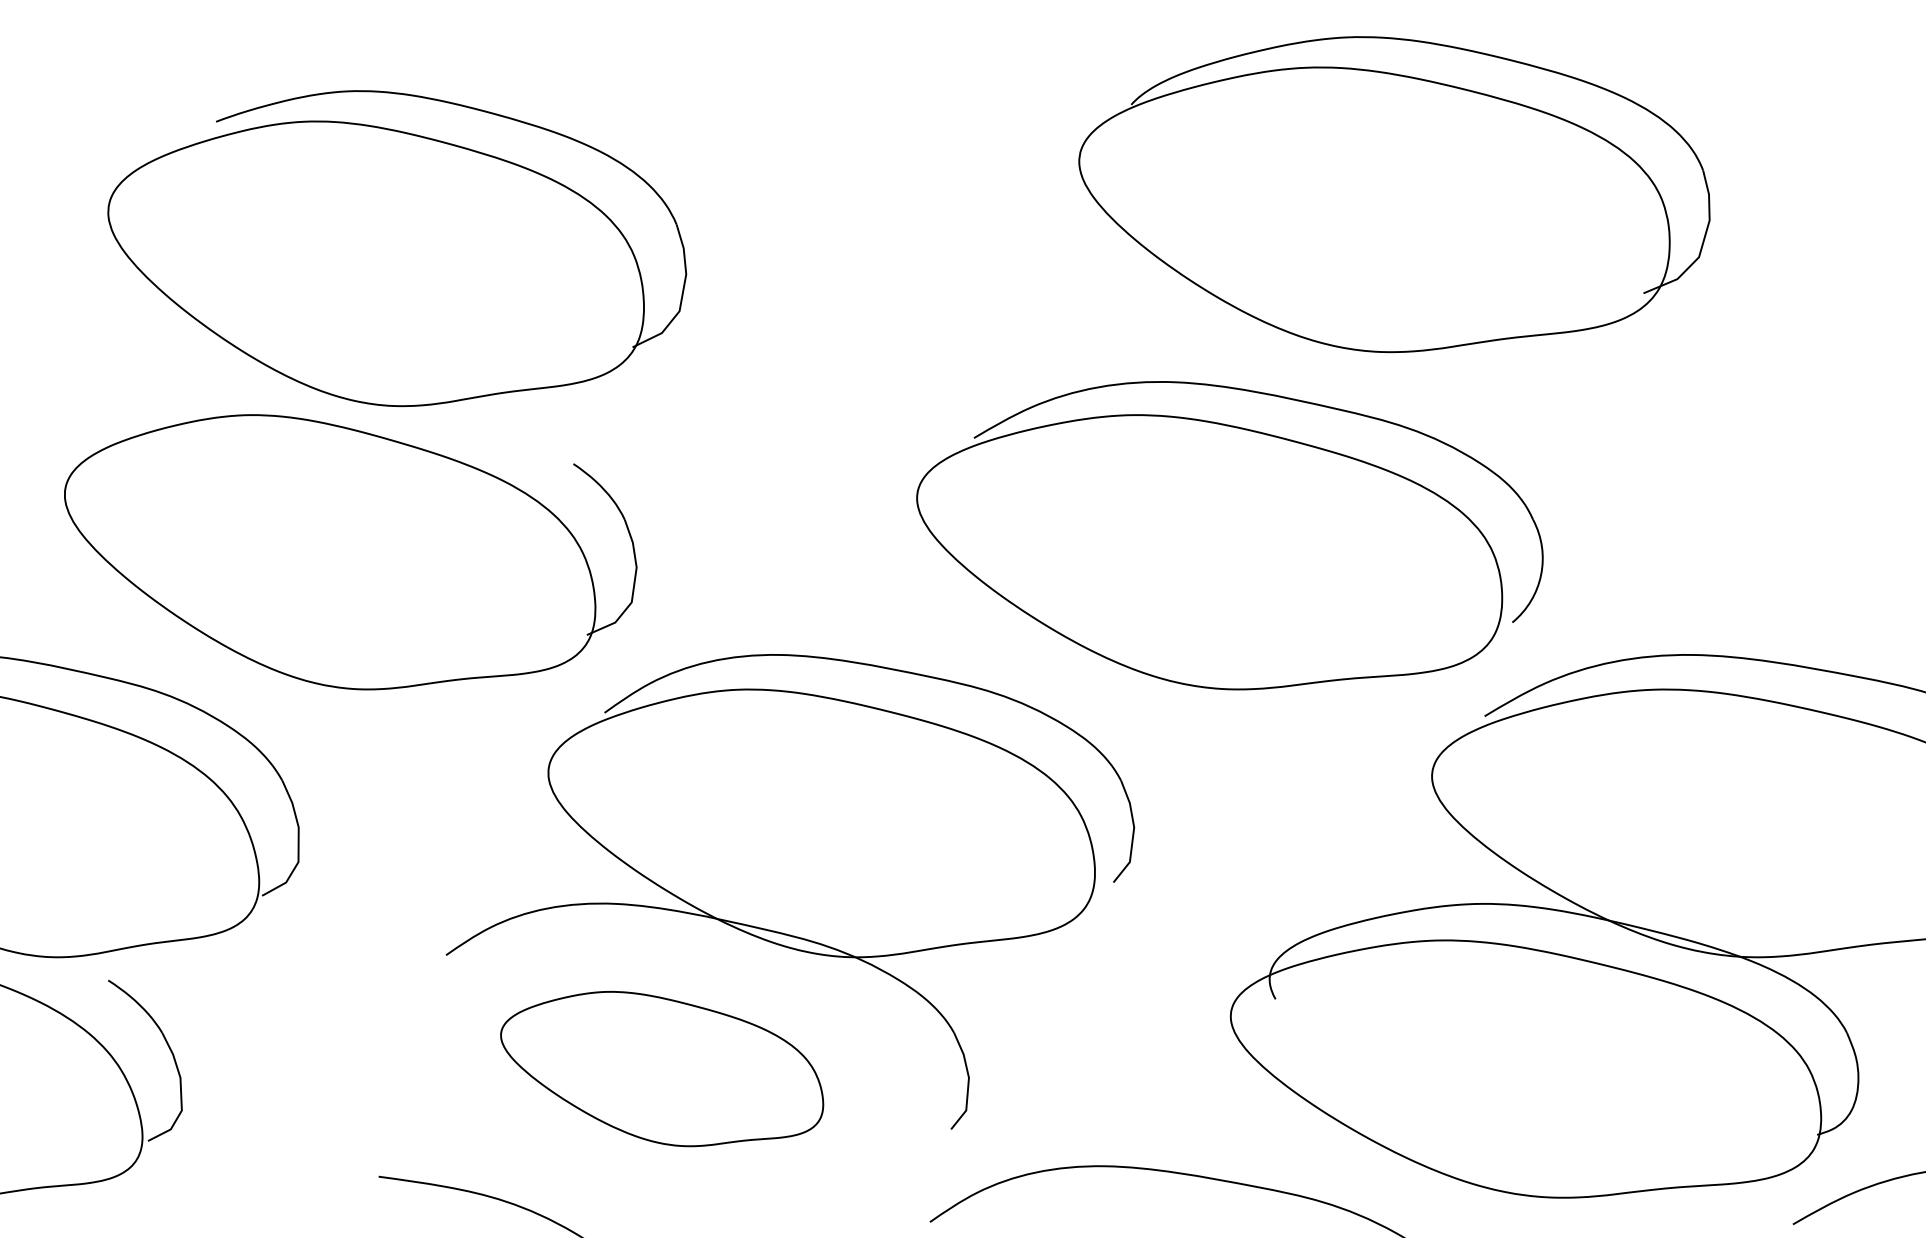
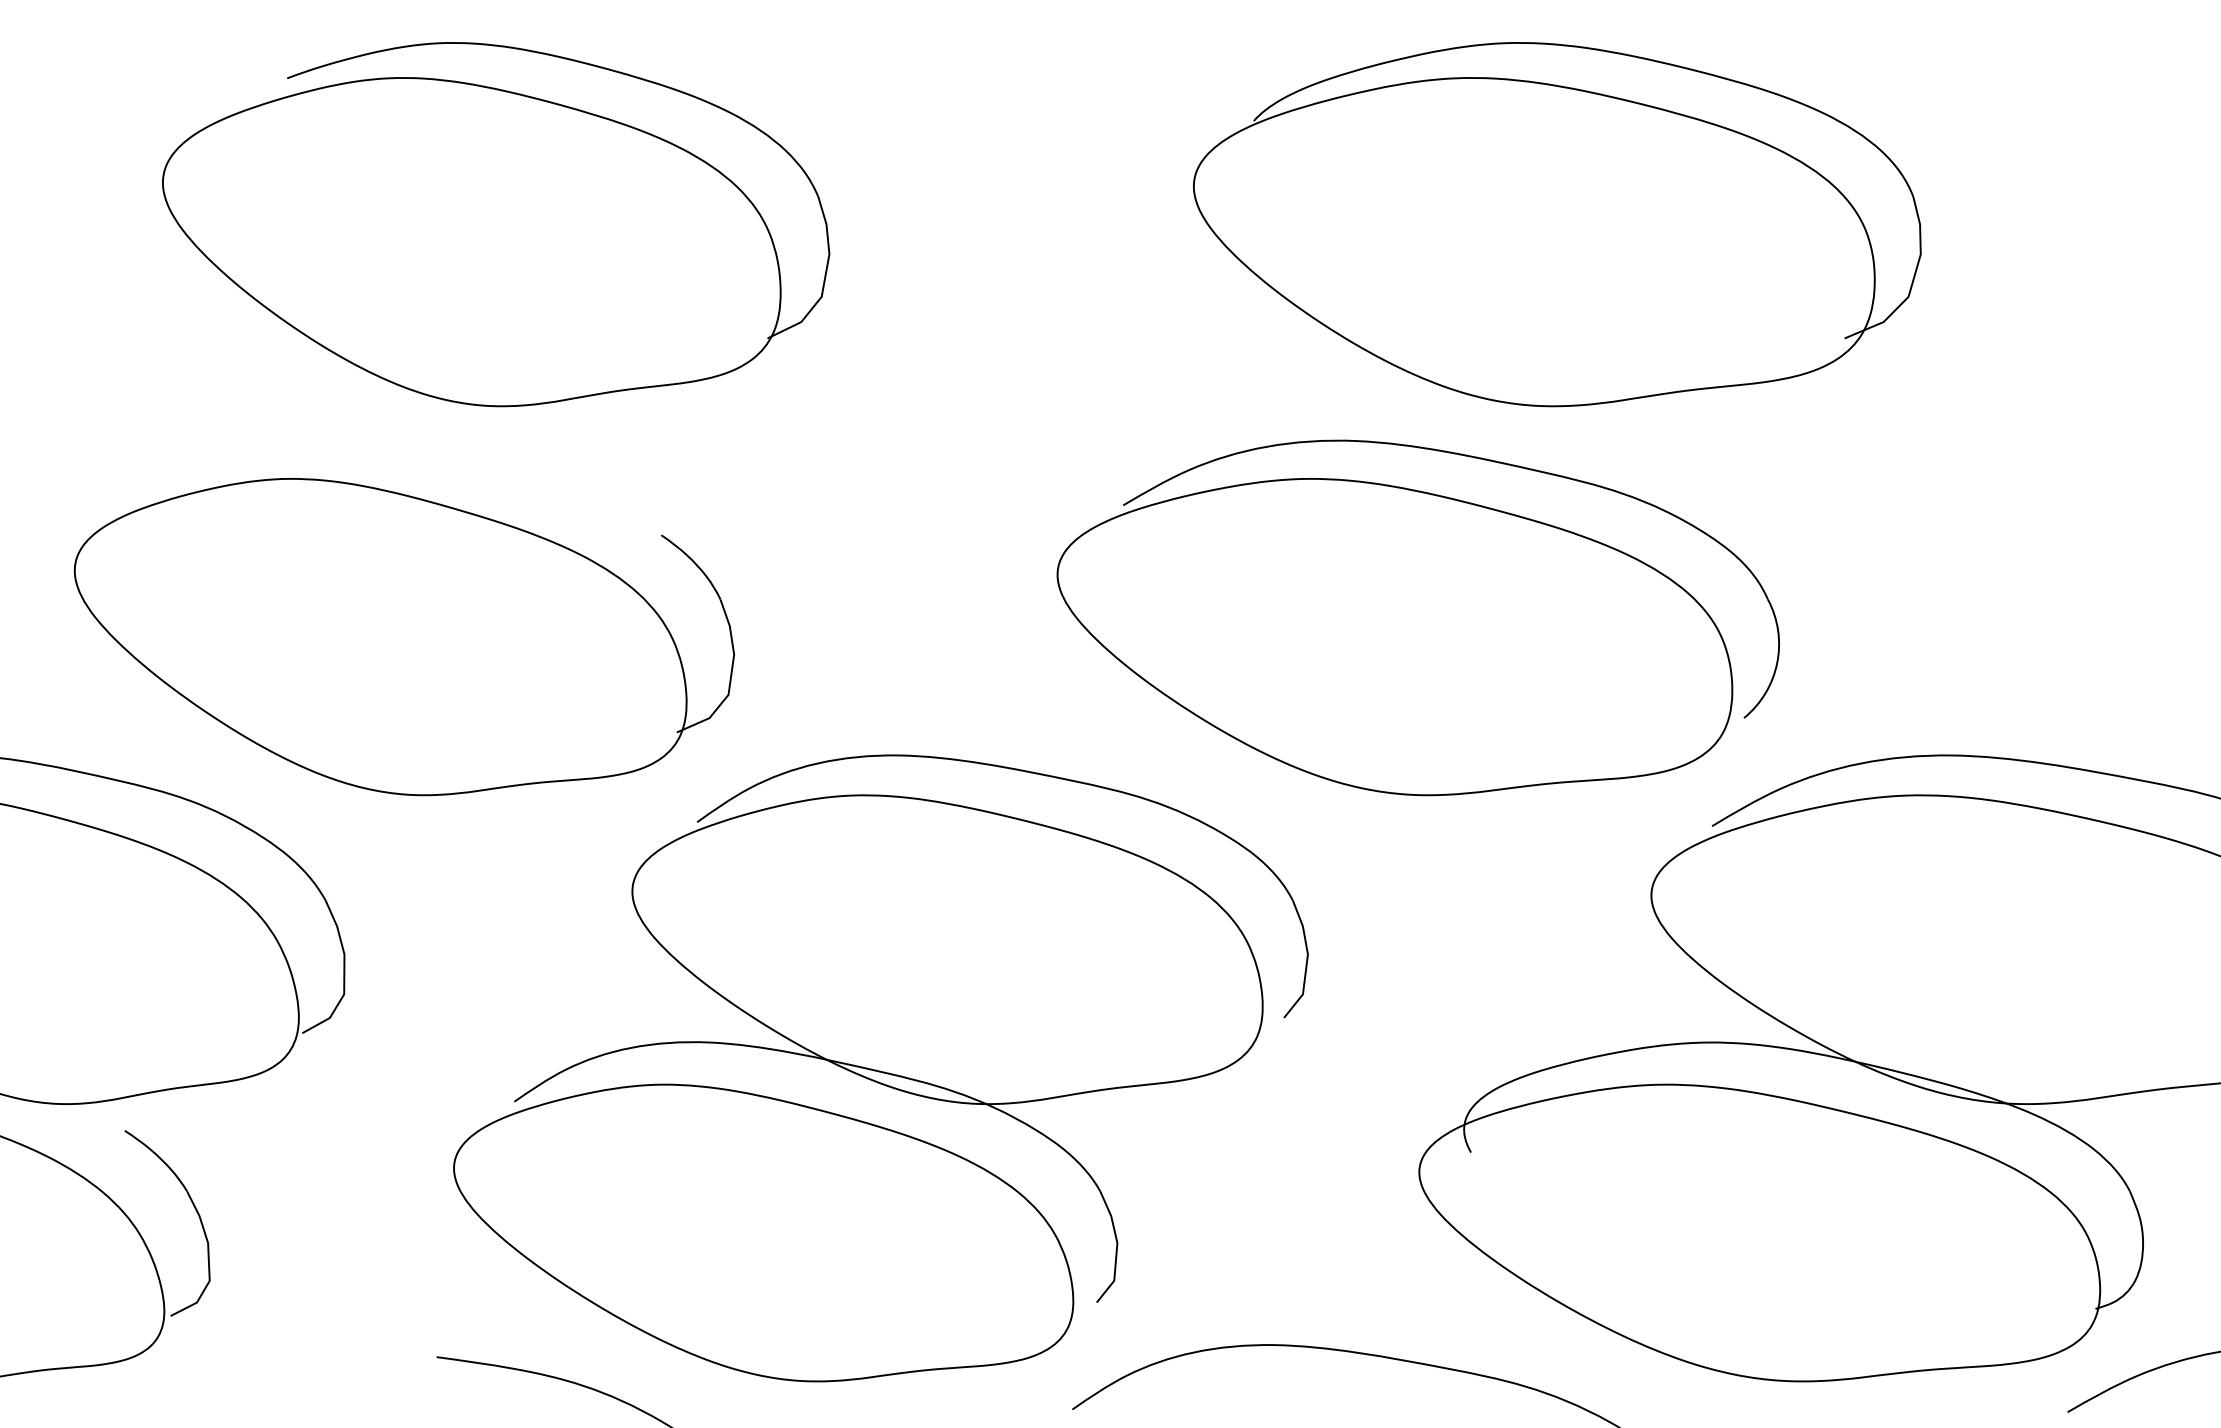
part: (1394, 194) -> (1557, 224), moved
part: (397, 248) -> (496, 224), moved
part: (661, 1068) -> (762, 1232), size x1.67

